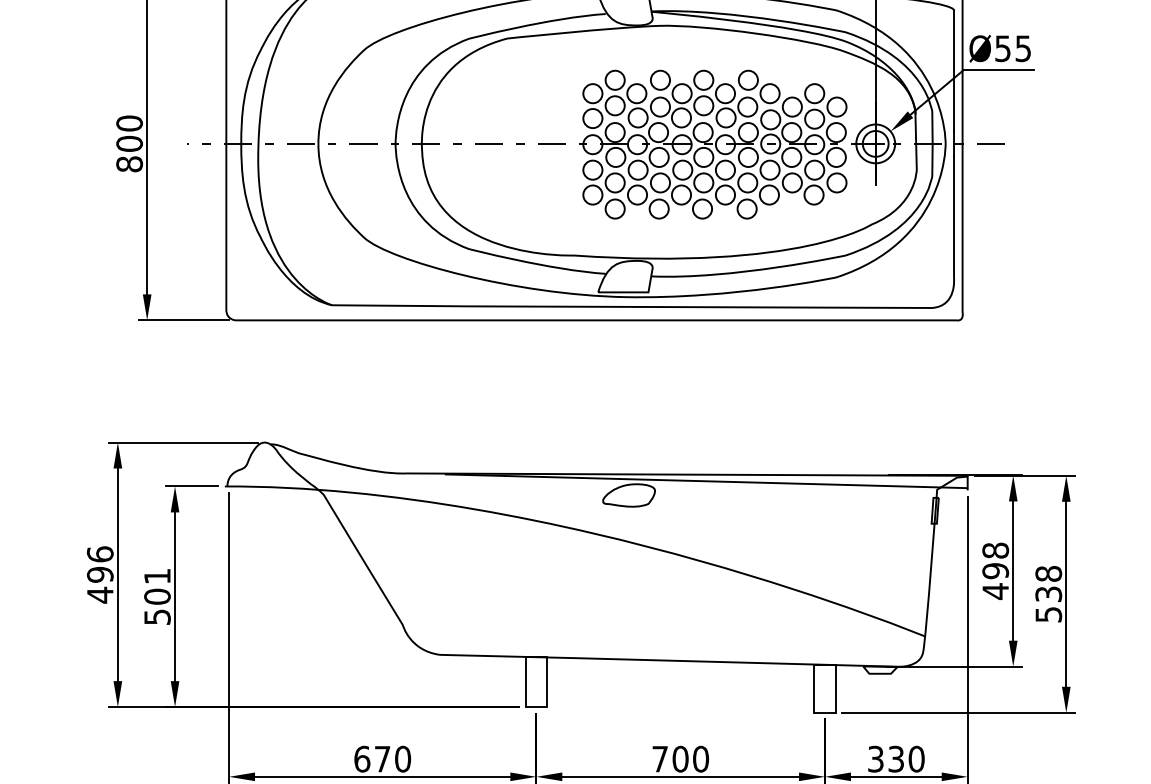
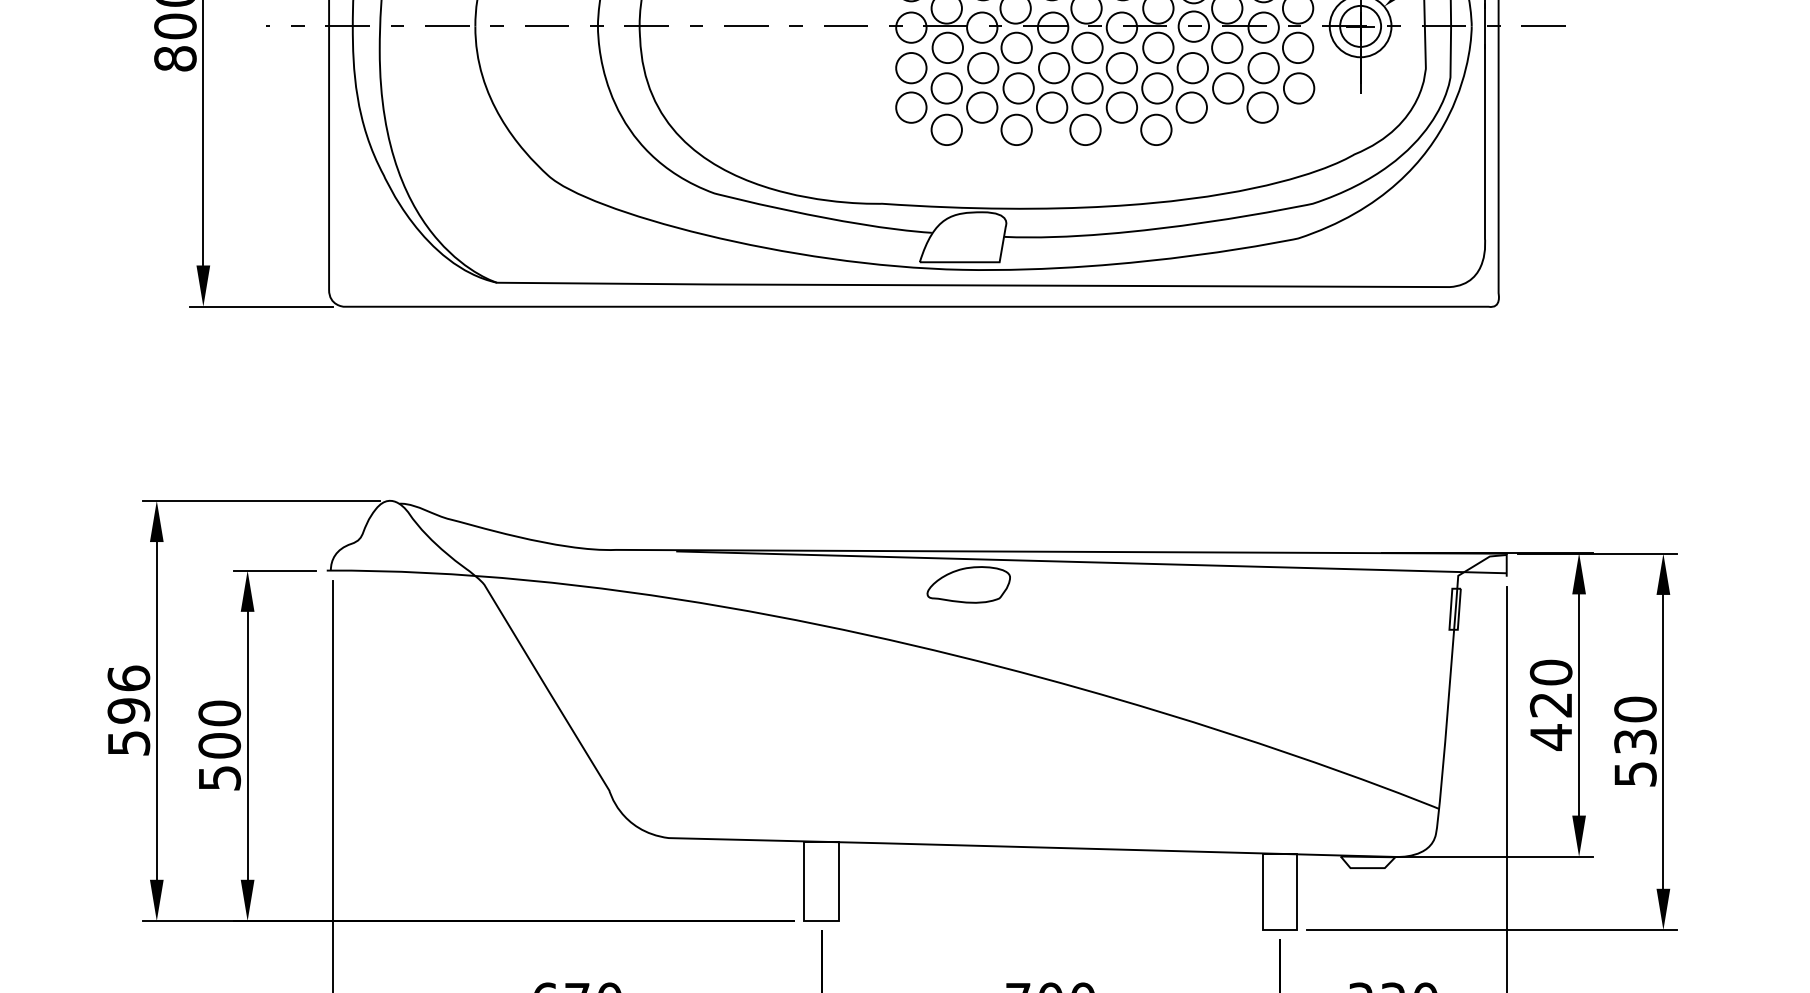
text: (995, 560) -> (1550, 688), 498 -> 420
text: (1048, 573) -> (1635, 708), 538 -> 530
text: (157, 576) -> (219, 713), 501 -> 500
text: (100, 594) -> (129, 742), 496 -> 596

